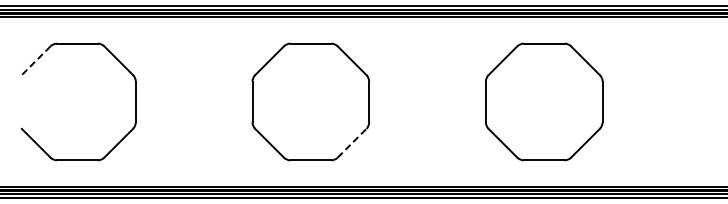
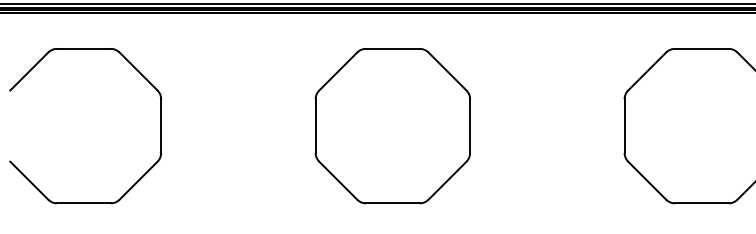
line: (35, 61) -> (28, 72), dashed -> solid
line: (352, 142) -> (448, 179), dashed -> solid

